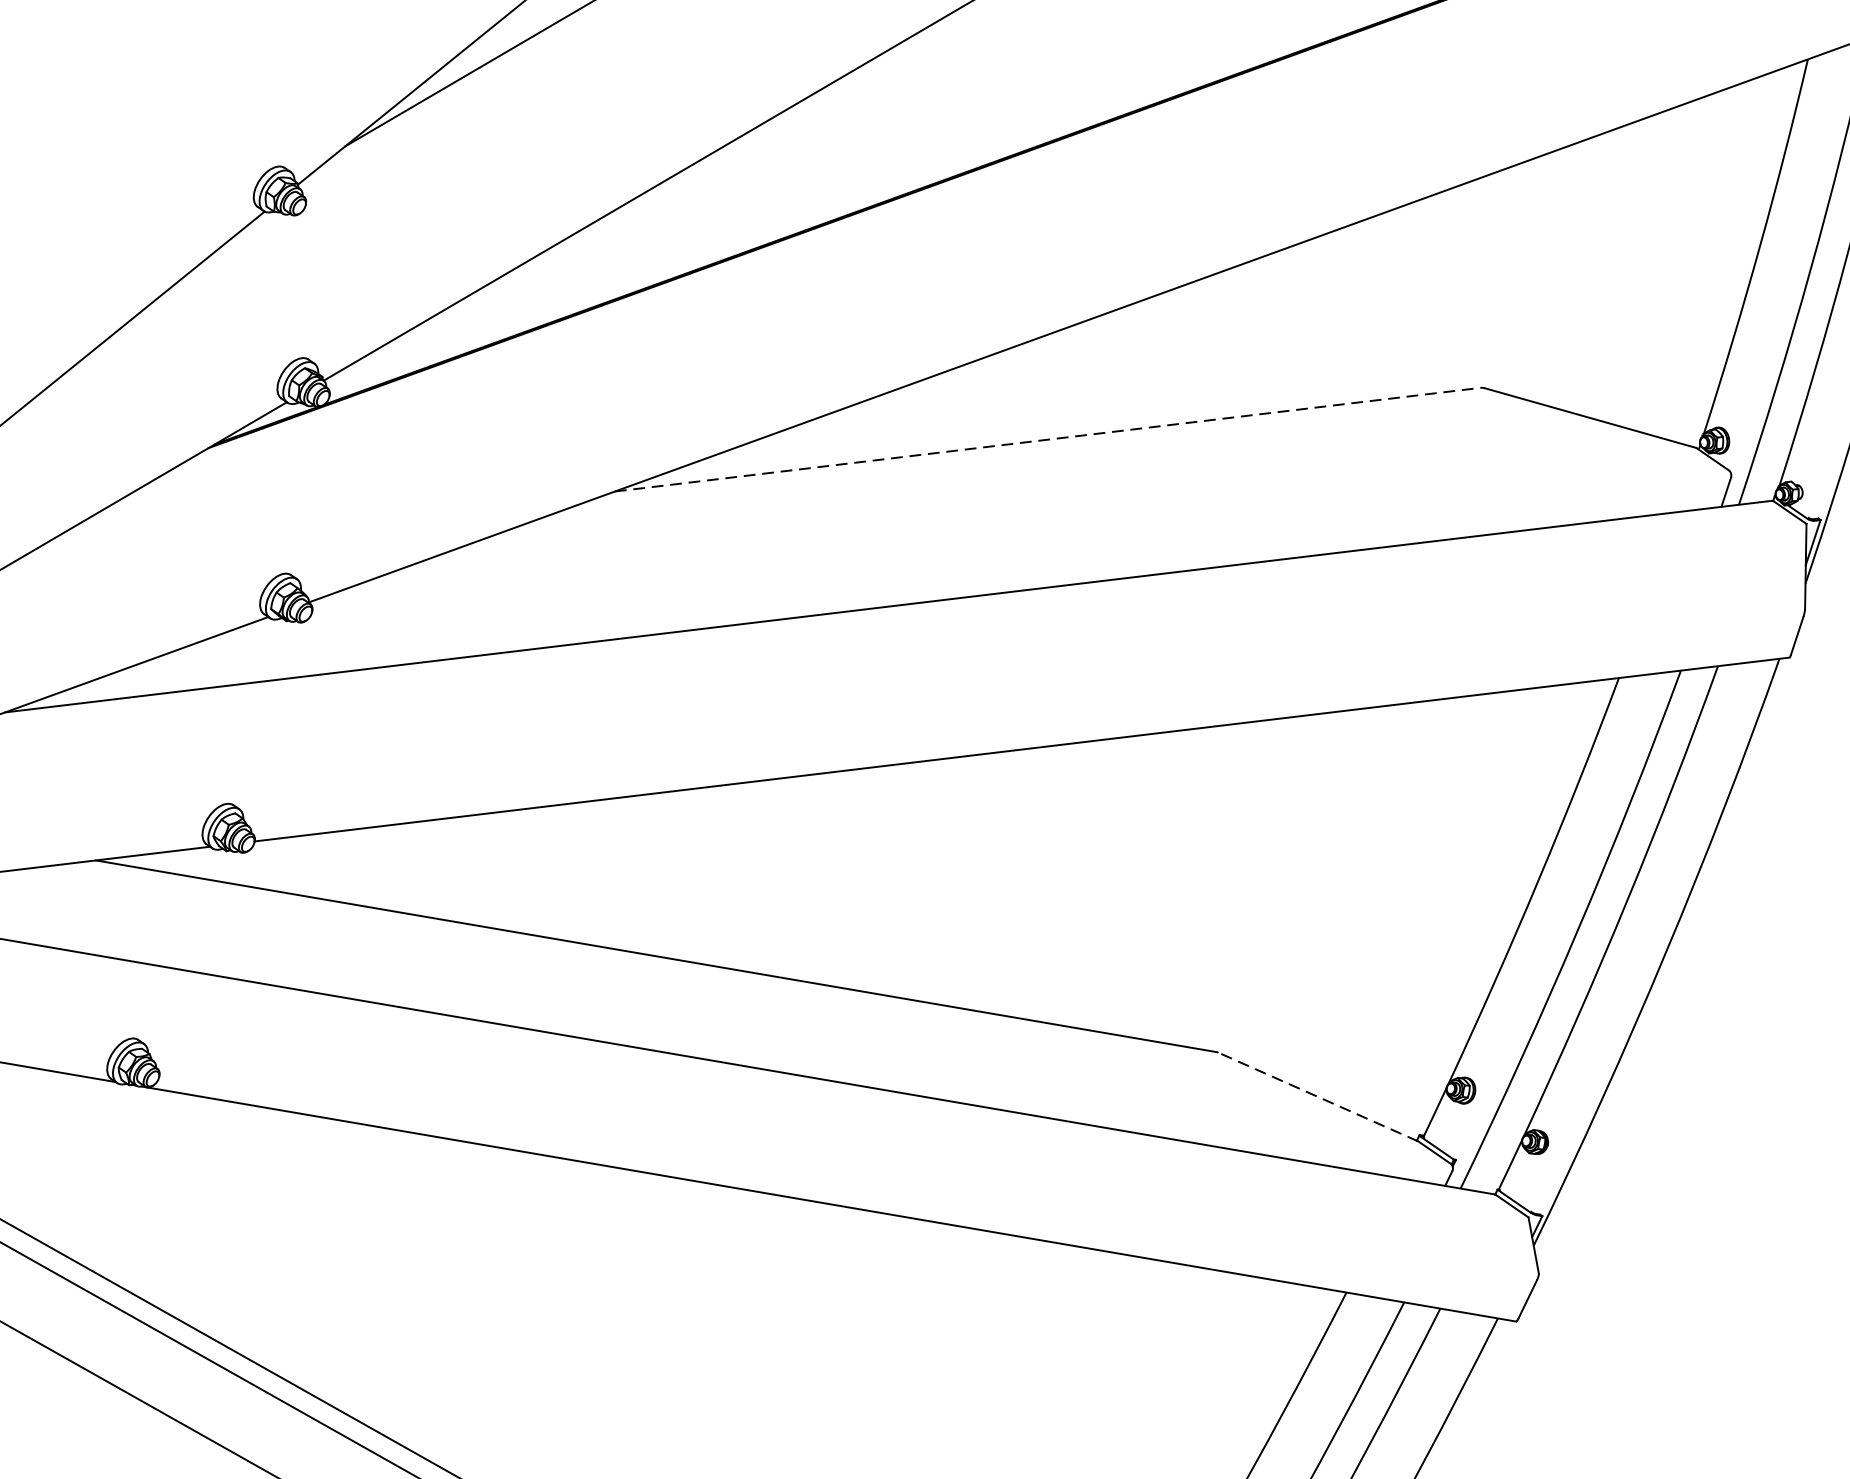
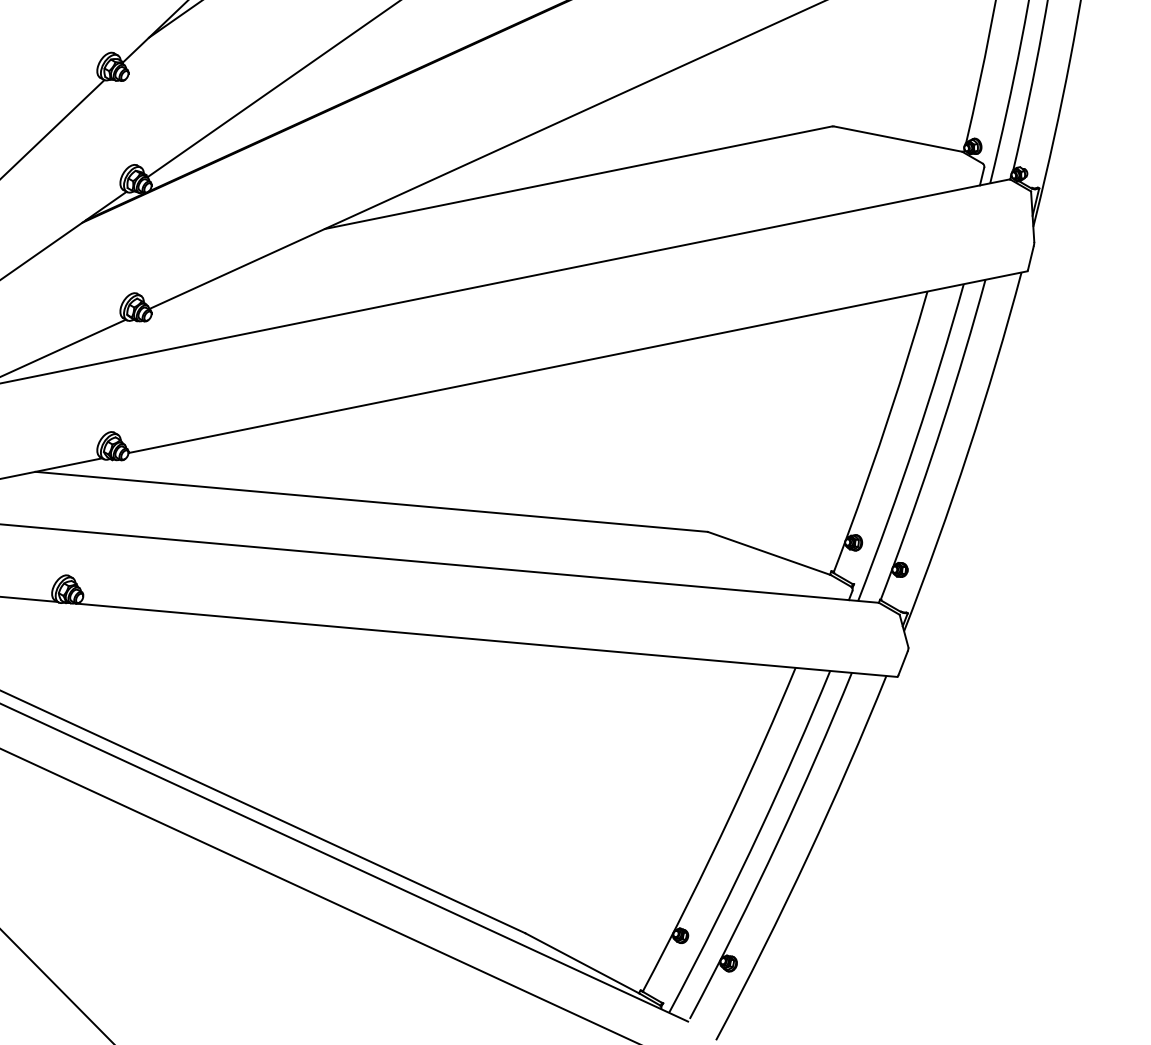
line: (1047, 439) -> (578, 177), dashed -> solid
line: (1318, 1096) -> (769, 553), dashed -> solid

